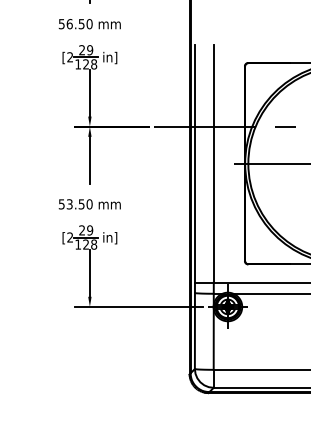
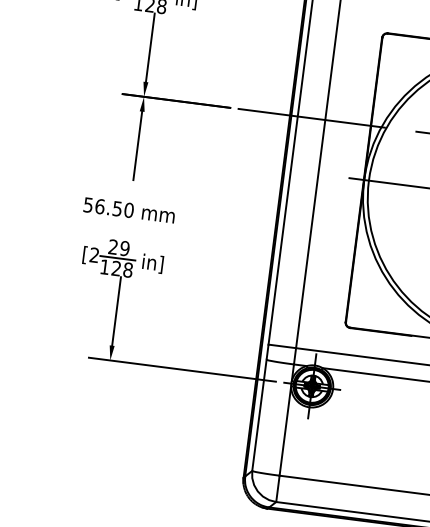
text: (69, 204) -> (99, 206), 53.50 -> 56.50

